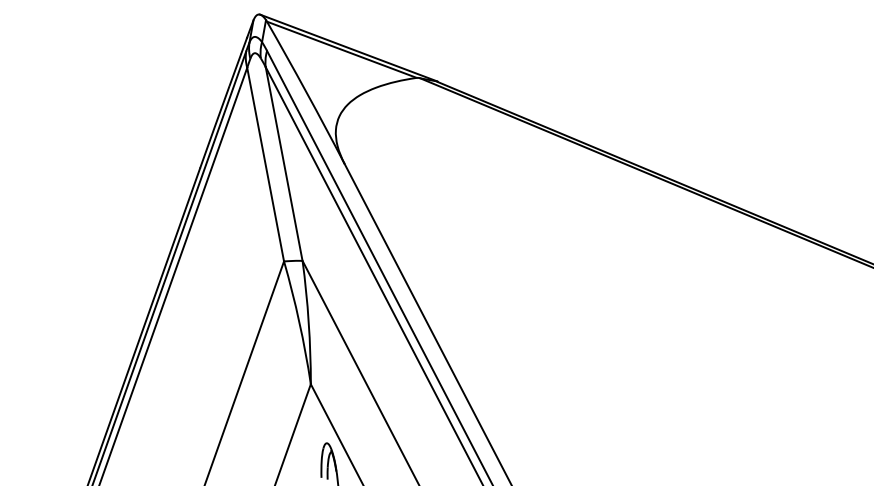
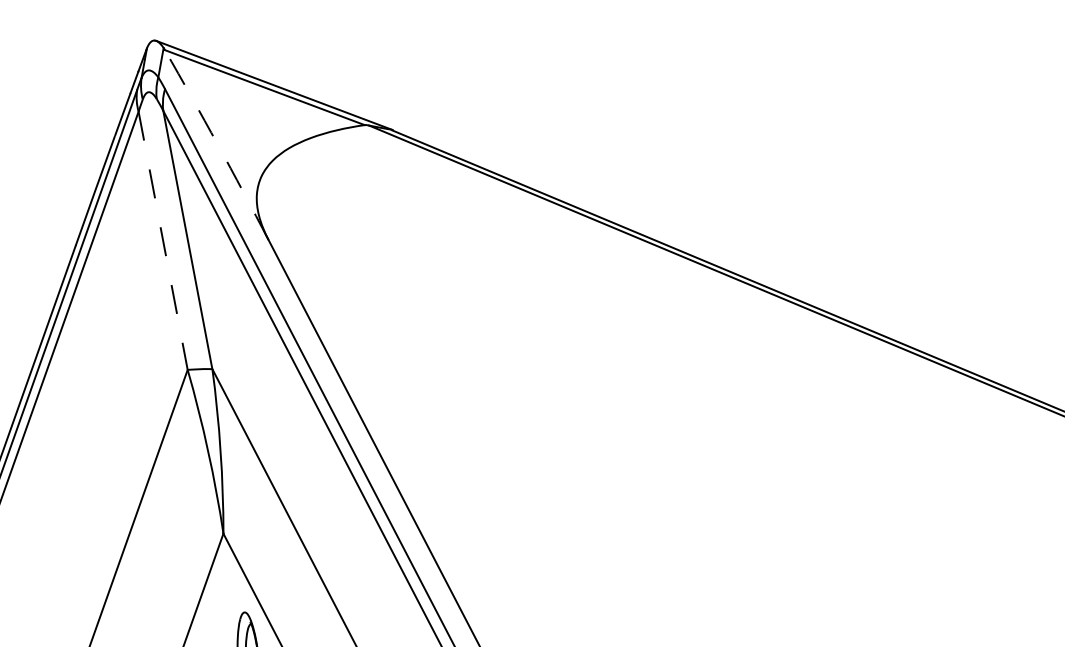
arc: (306, 92) -> (217, 144), solid -> dashed
line: (265, 164) -> (162, 240), solid -> dashed

